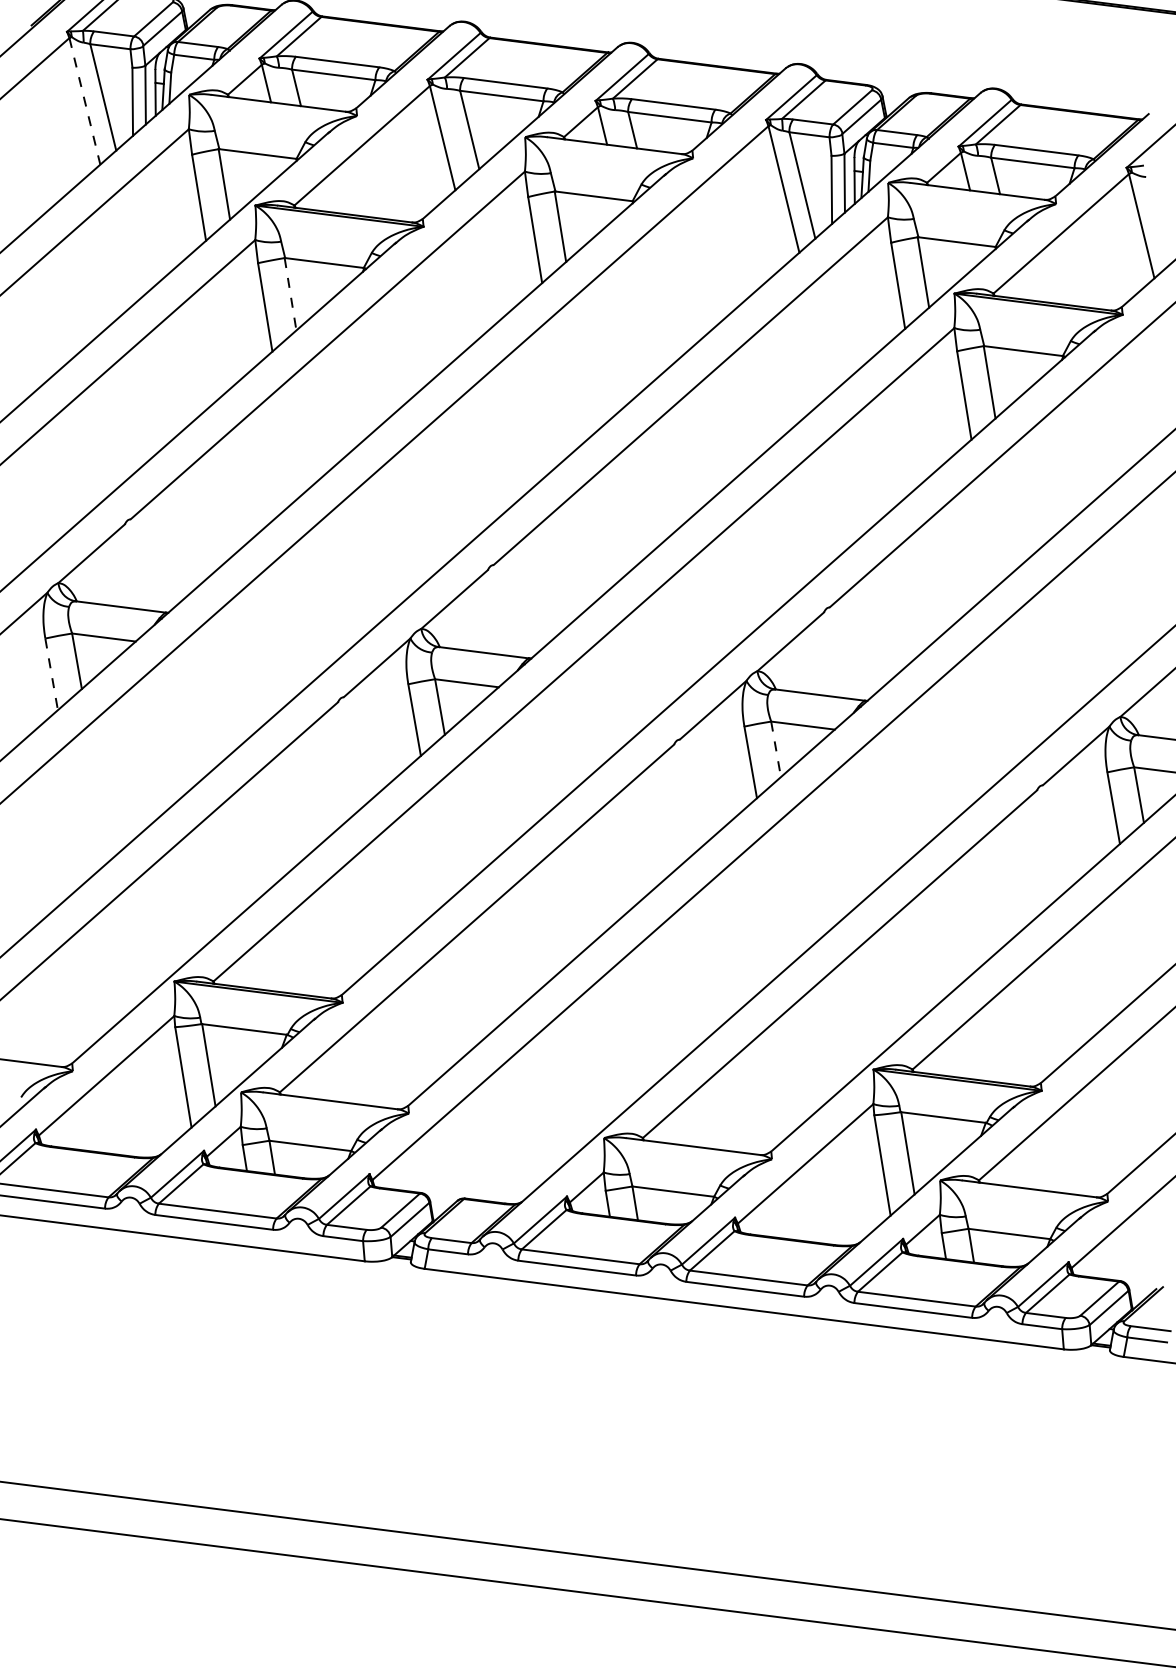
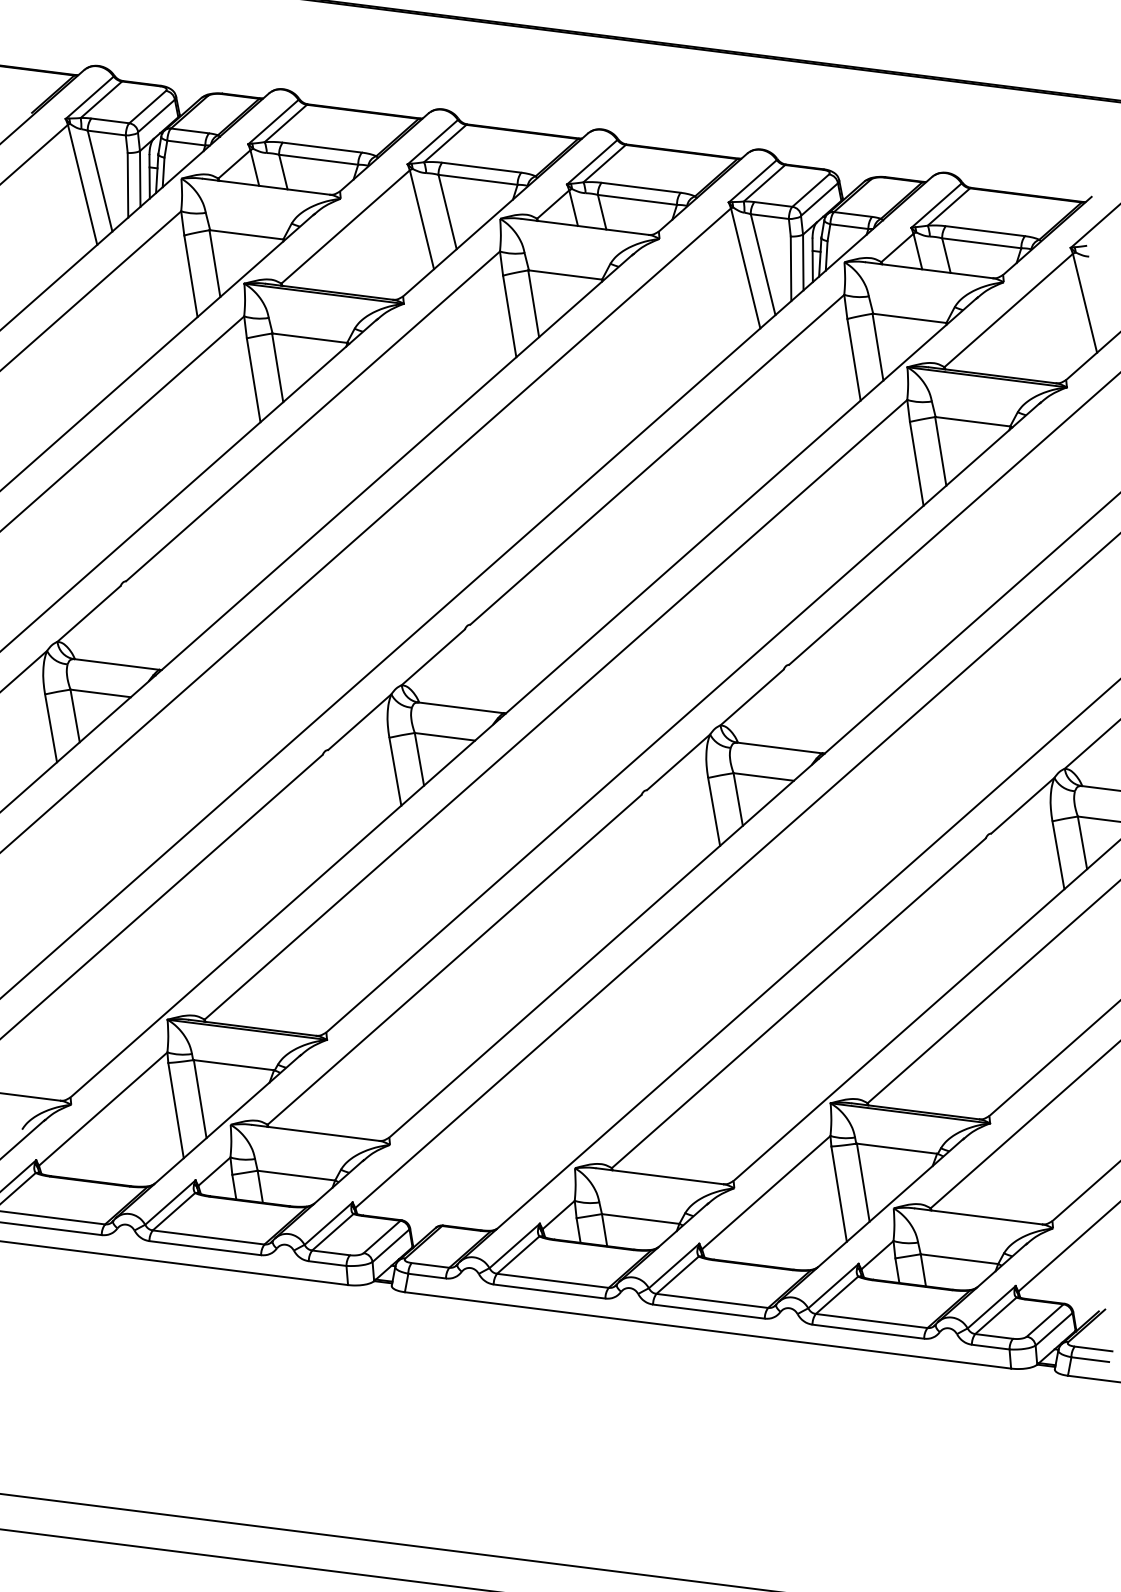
line: (84, 100) -> (82, 184), dashed -> solid
line: (290, 293) -> (277, 367), dashed -> solid
line: (52, 674) -> (51, 728), dashed -> solid
line: (776, 749) -> (738, 799), dashed -> solid

